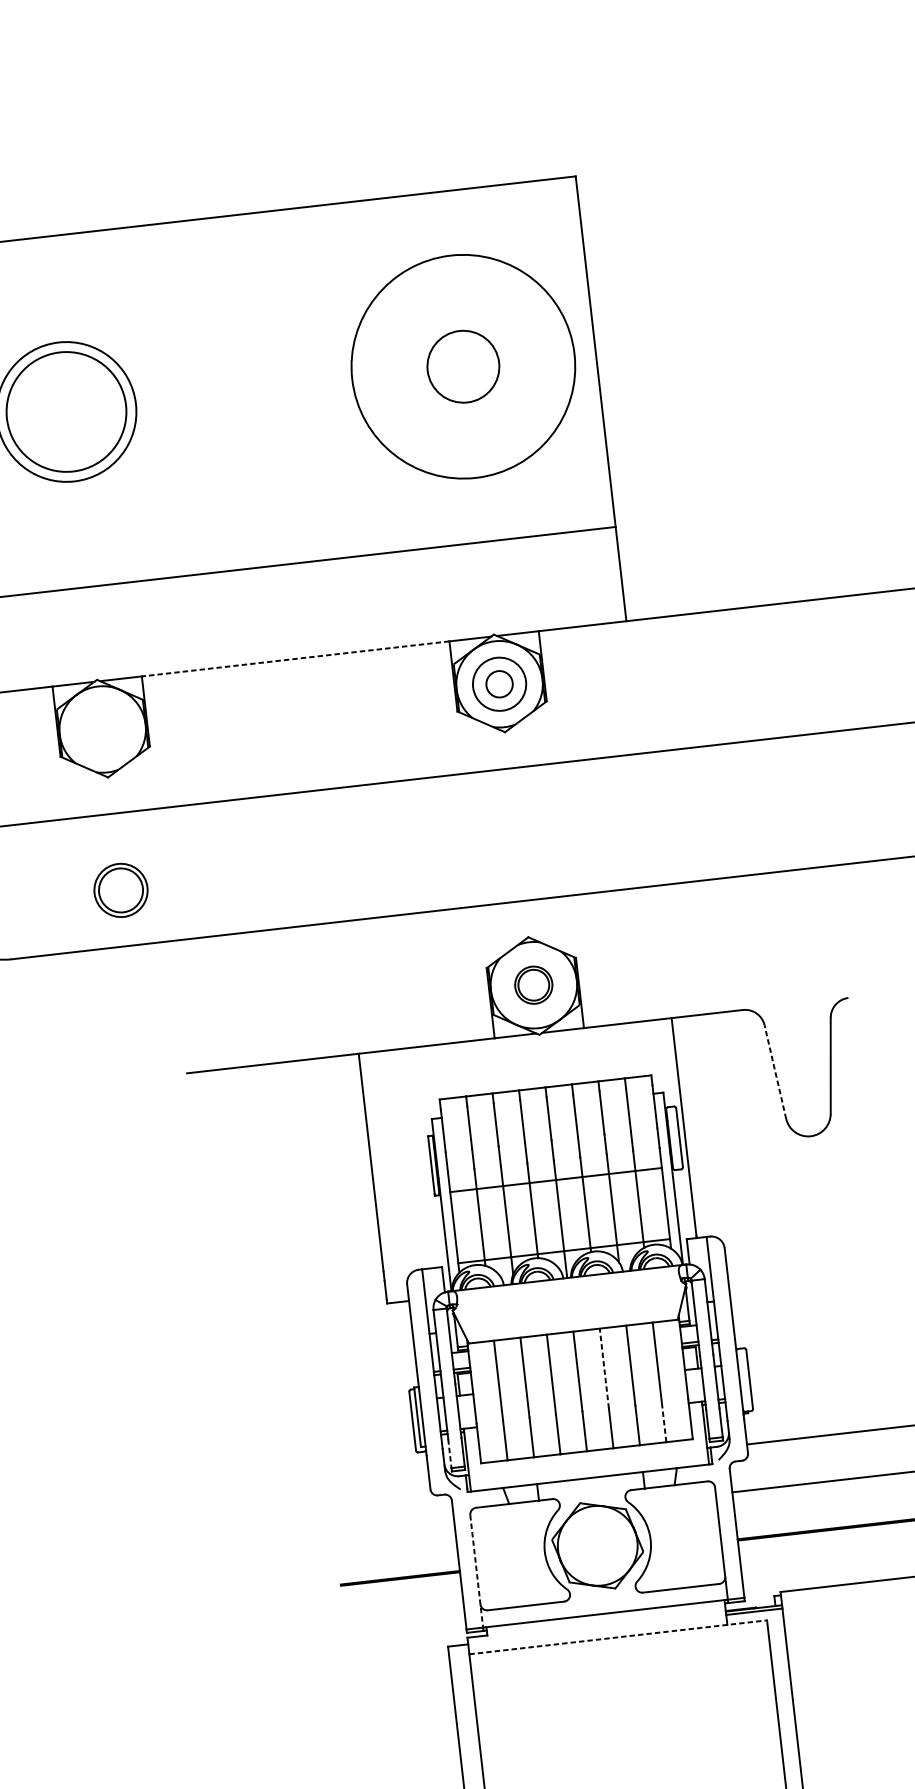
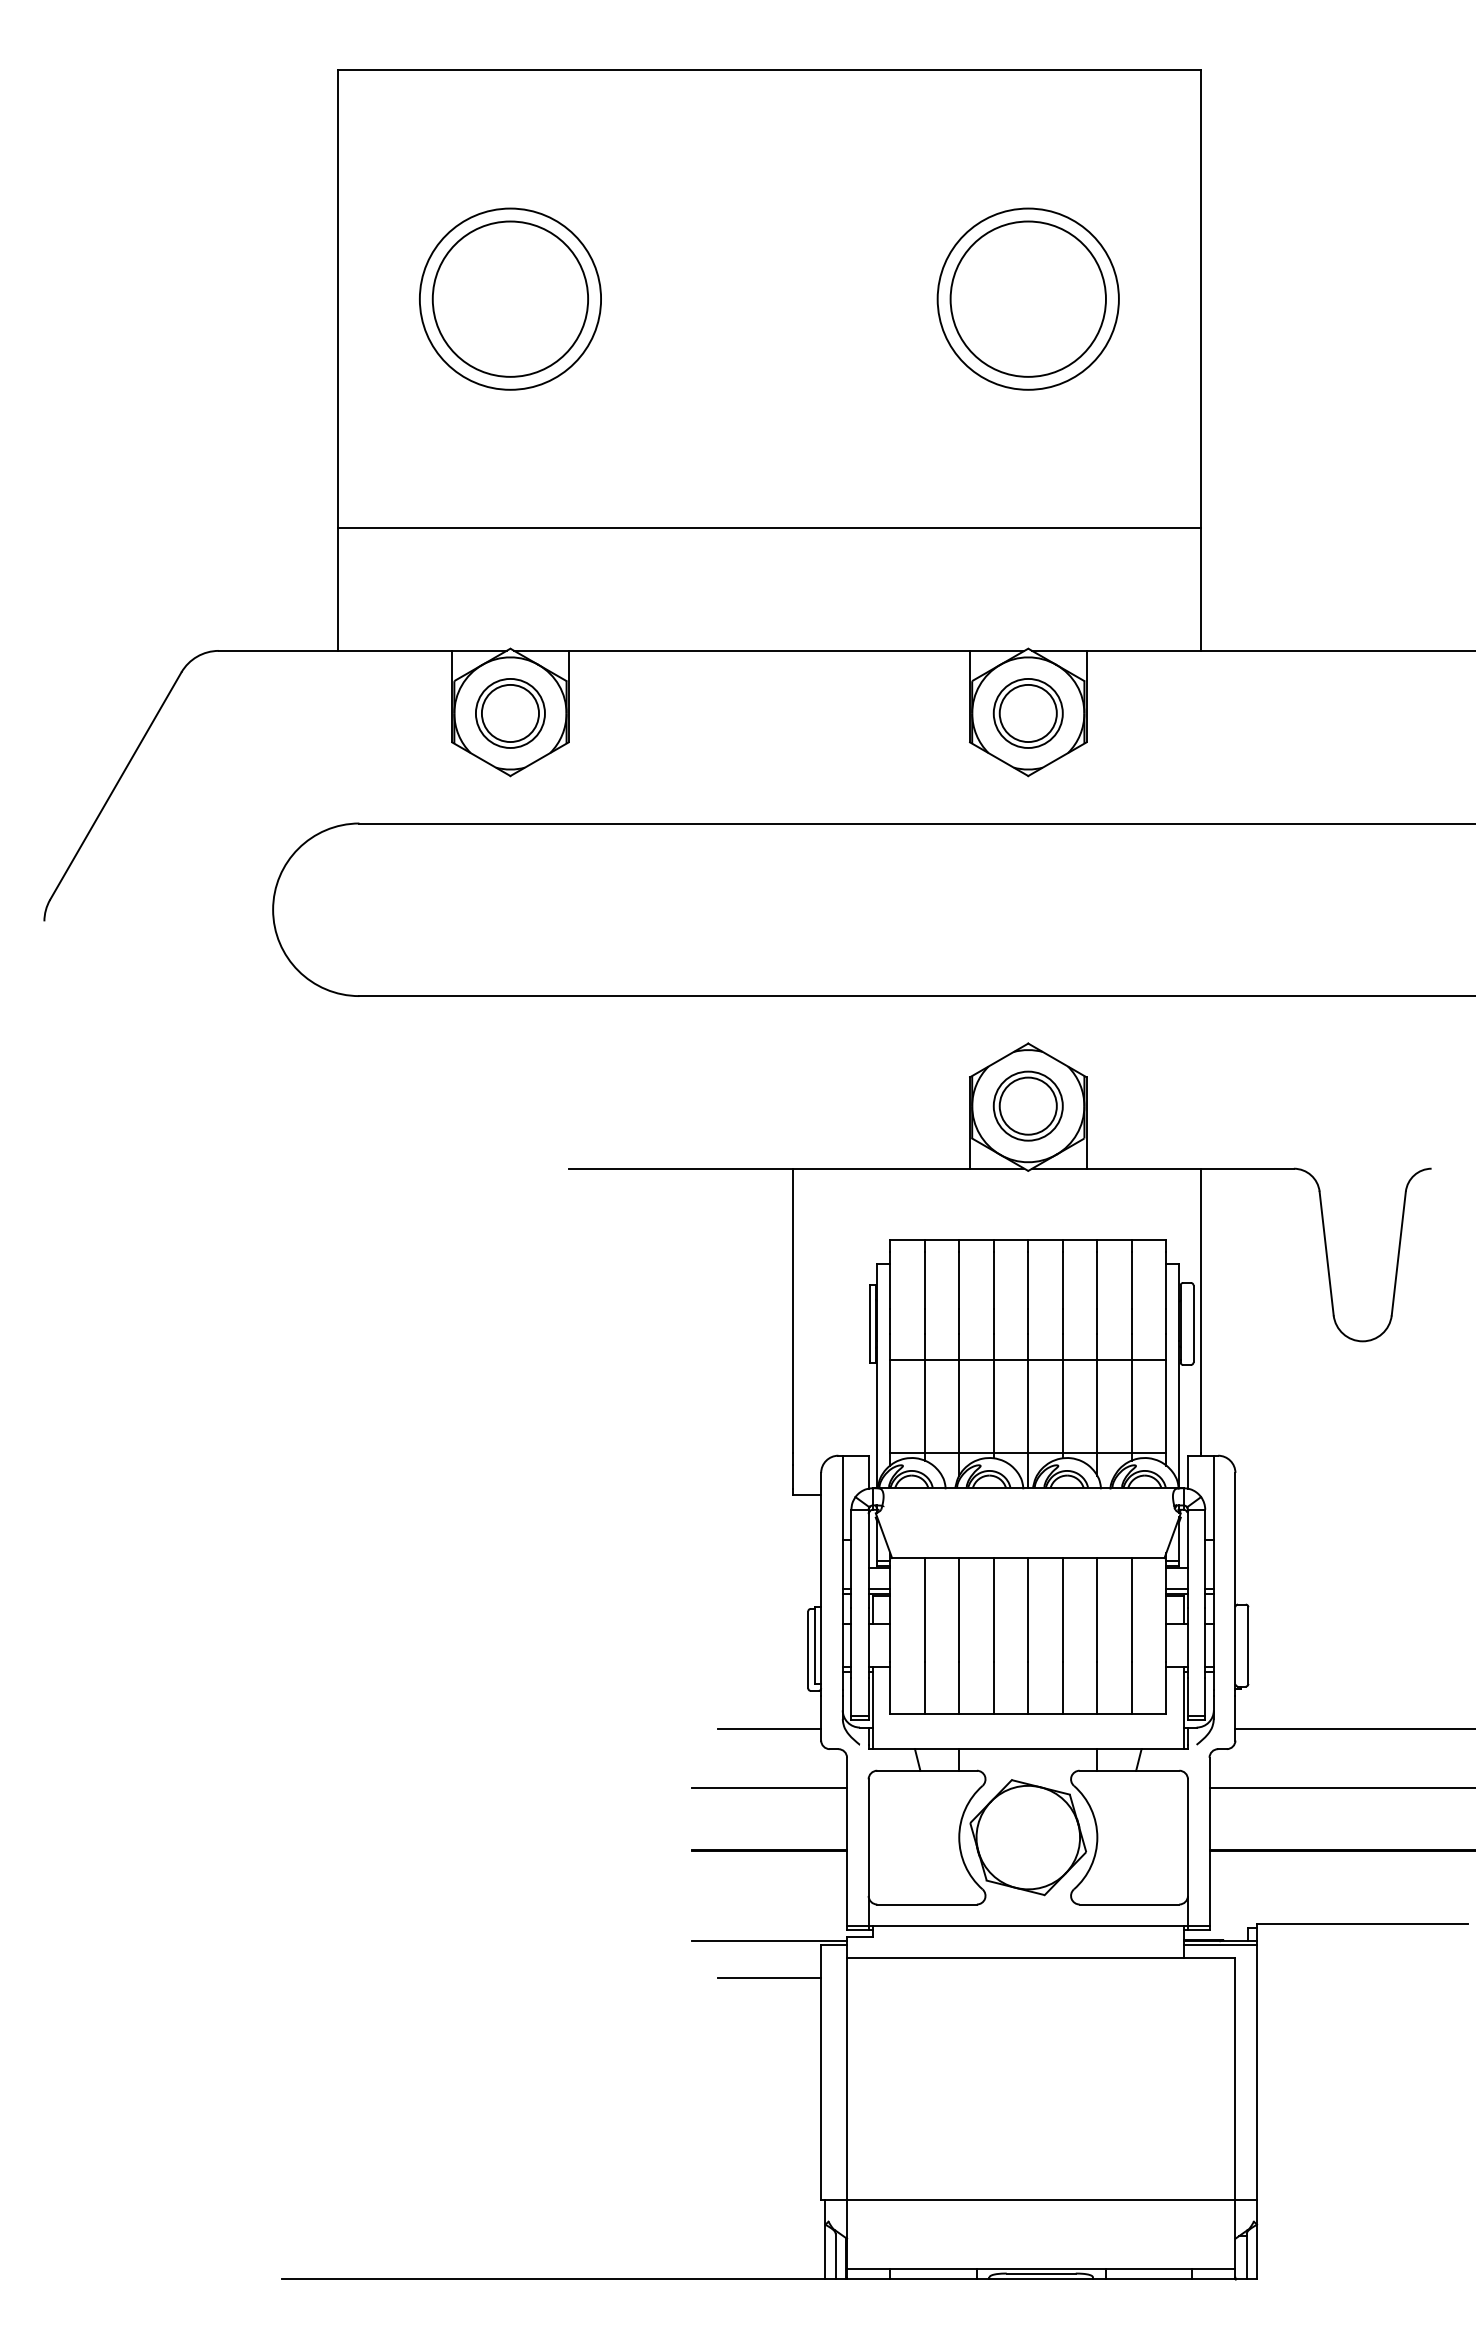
circle: (462, 366) -> (1027, 298), size x0.62
circle: (462, 366) -> (1027, 298), size x1.67
line: (295, 658) -> (769, 650), dashed -> solid
circle: (498, 684) -> (1027, 713), size x1.67
part: (121, 890) -> (510, 713), moved
part: (533, 984) -> (1027, 1105), size x1.43
line: (775, 1072) -> (1326, 1253), dashed -> solid
line: (604, 1368) -> (1062, 1609), dashed -> solid
line: (663, 1422) -> (1131, 1688), dashed -> solid
line: (450, 1453) -> (851, 1697), dashed -> solid
line: (389, 1484) -> (769, 1728), added
line: (395, 1530) -> (769, 1788), added
line: (476, 1571) -> (868, 1853), dashed -> solid
line: (618, 1637) -> (1041, 1958), dashed -> solid
line: (408, 1648) -> (769, 1941), added
line: (411, 1676) -> (769, 1978), added

